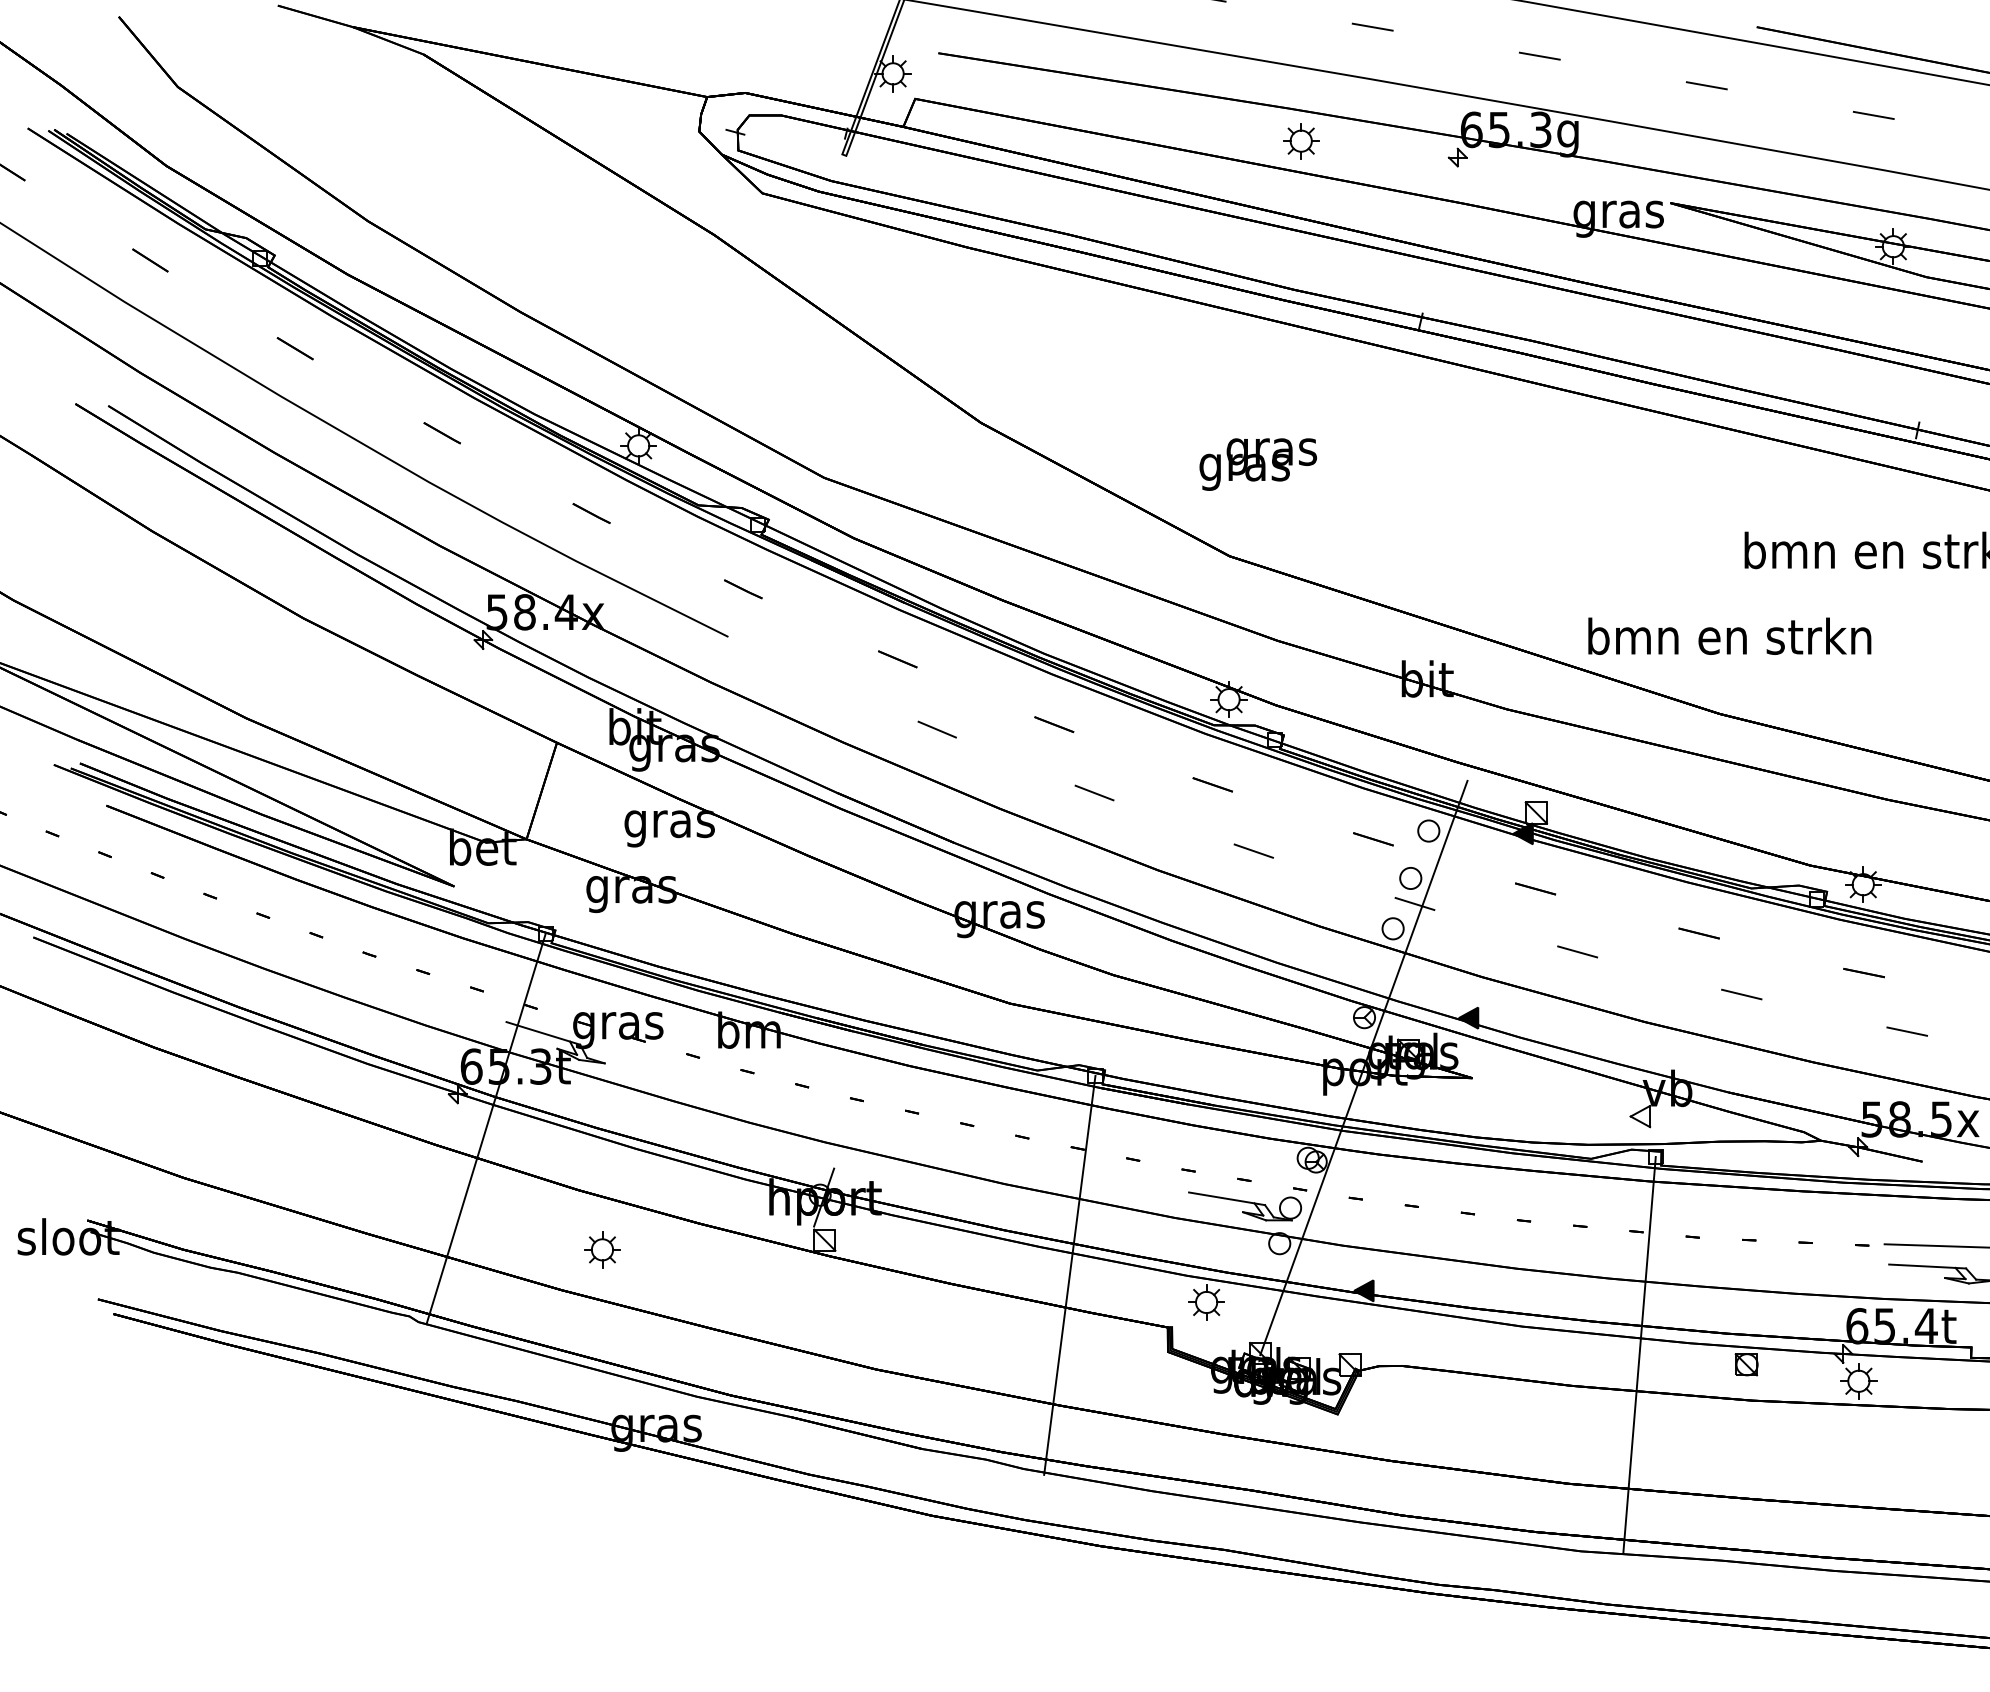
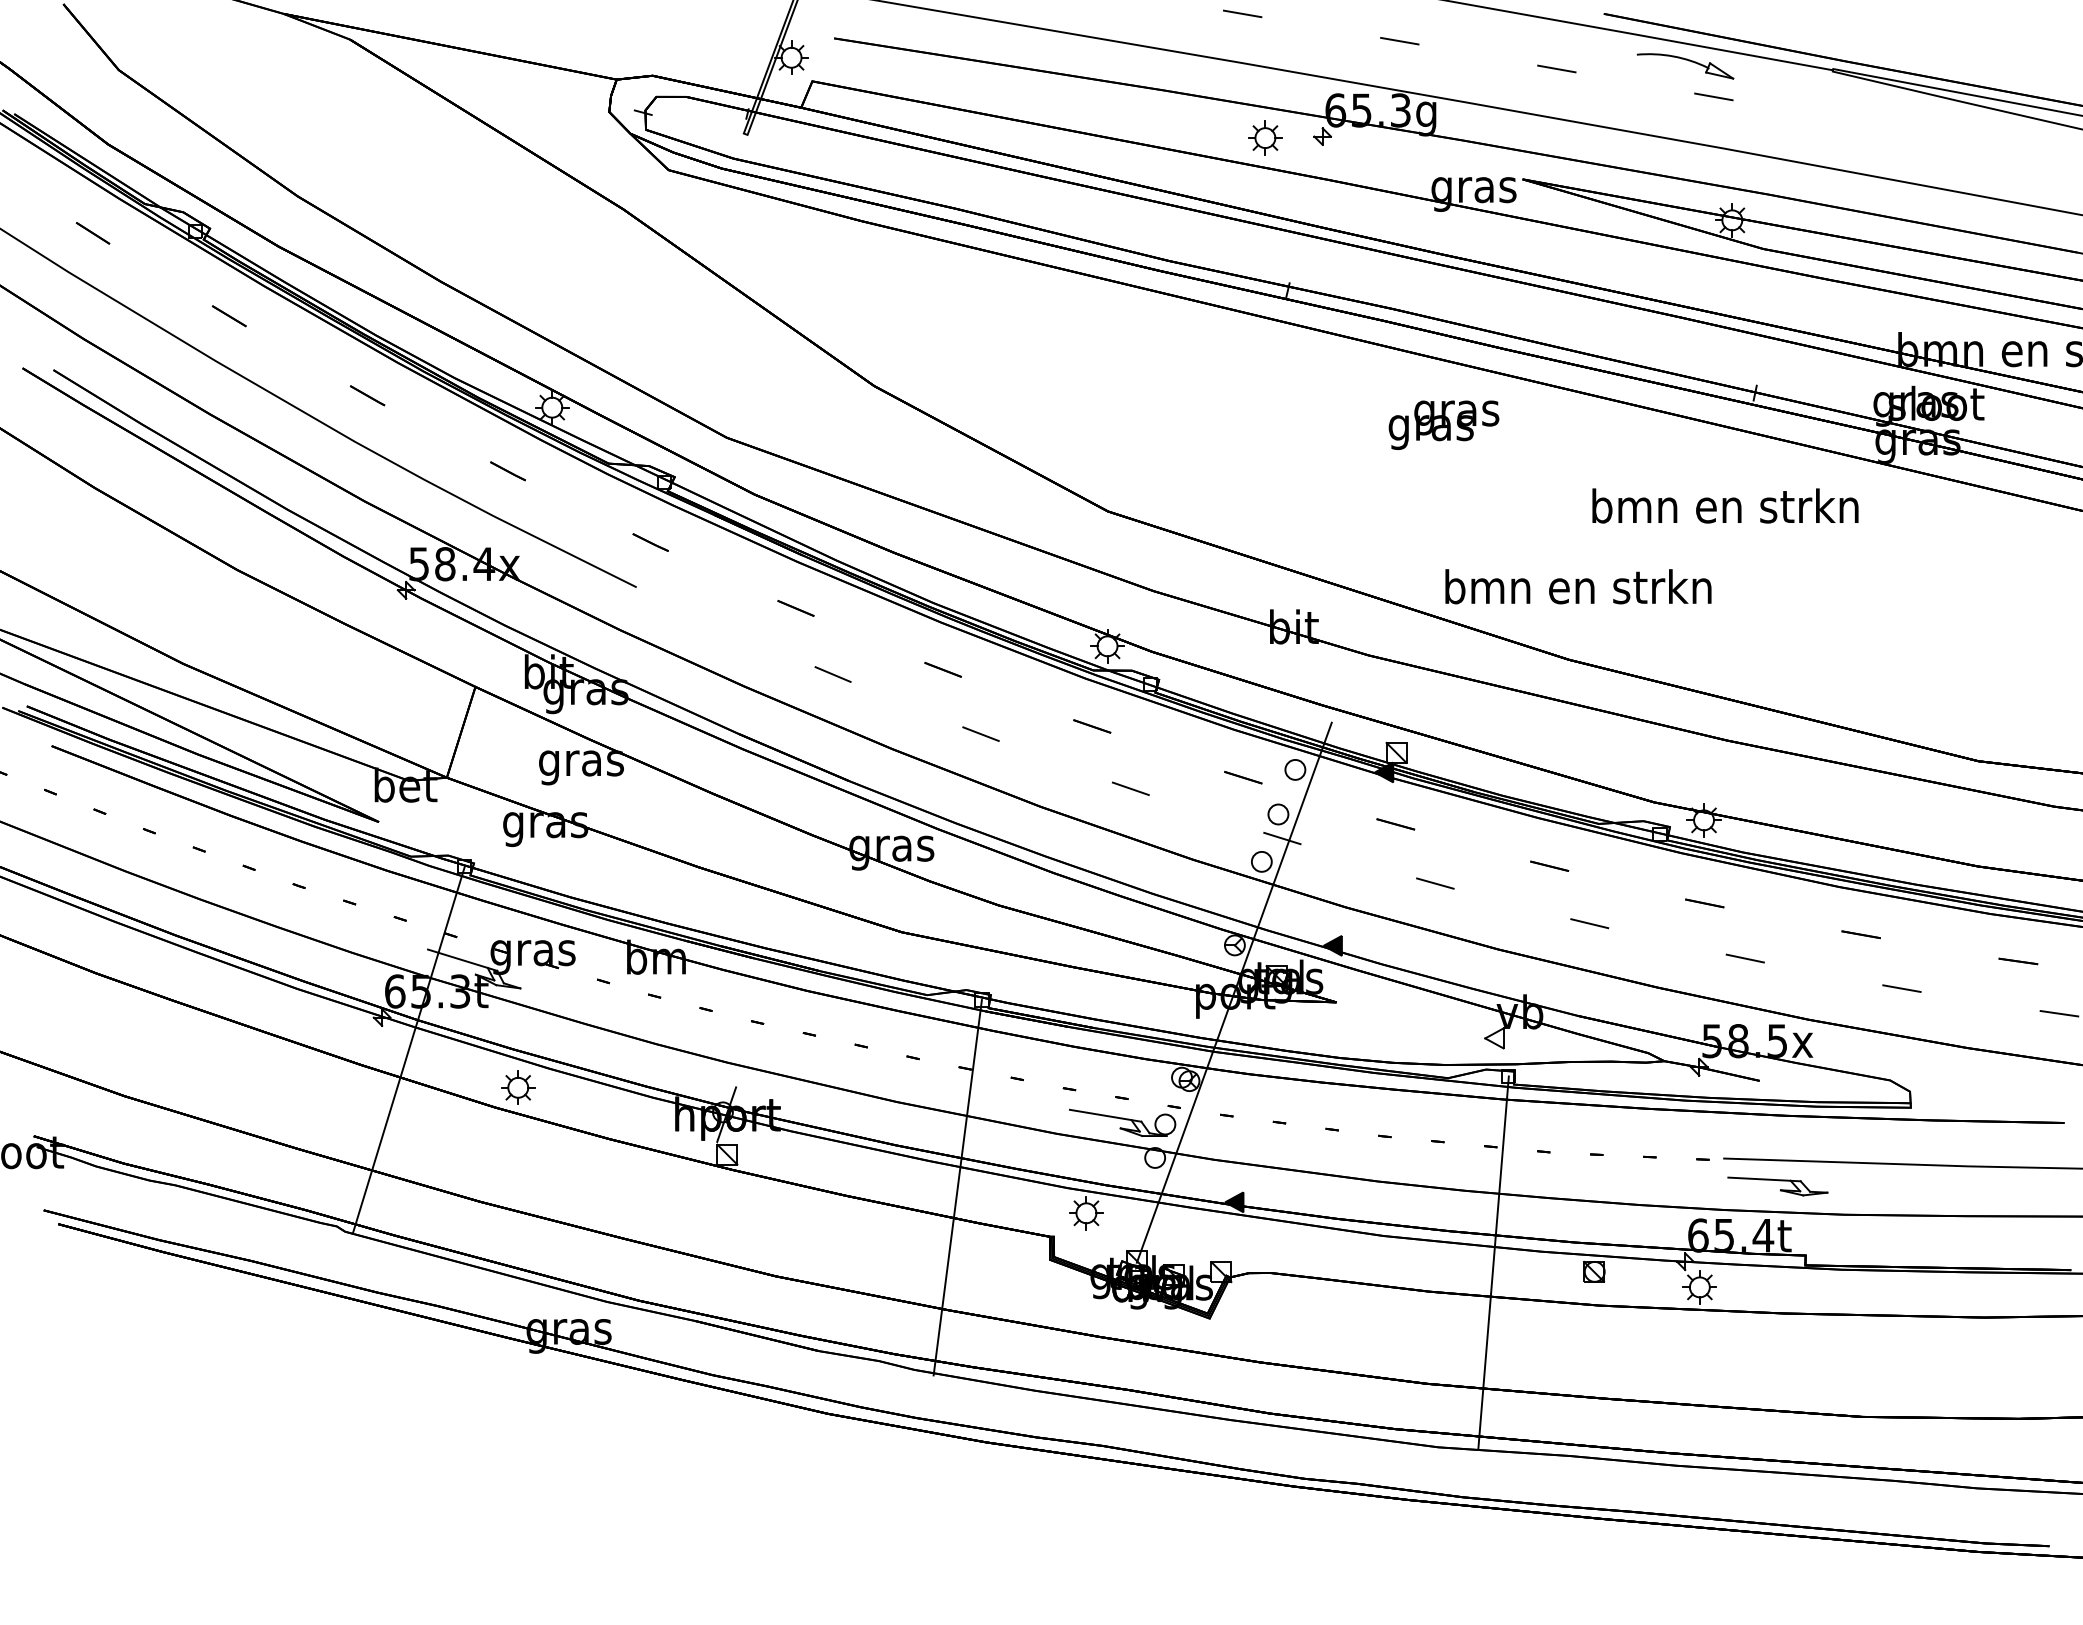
part: (1843, 83) -> (1685, 66), added
part: (1301, 140) -> (1265, 137), moved
text: (1257, 463) -> (1443, 424), moved
part: (602, 1249) -> (518, 1087), moved

